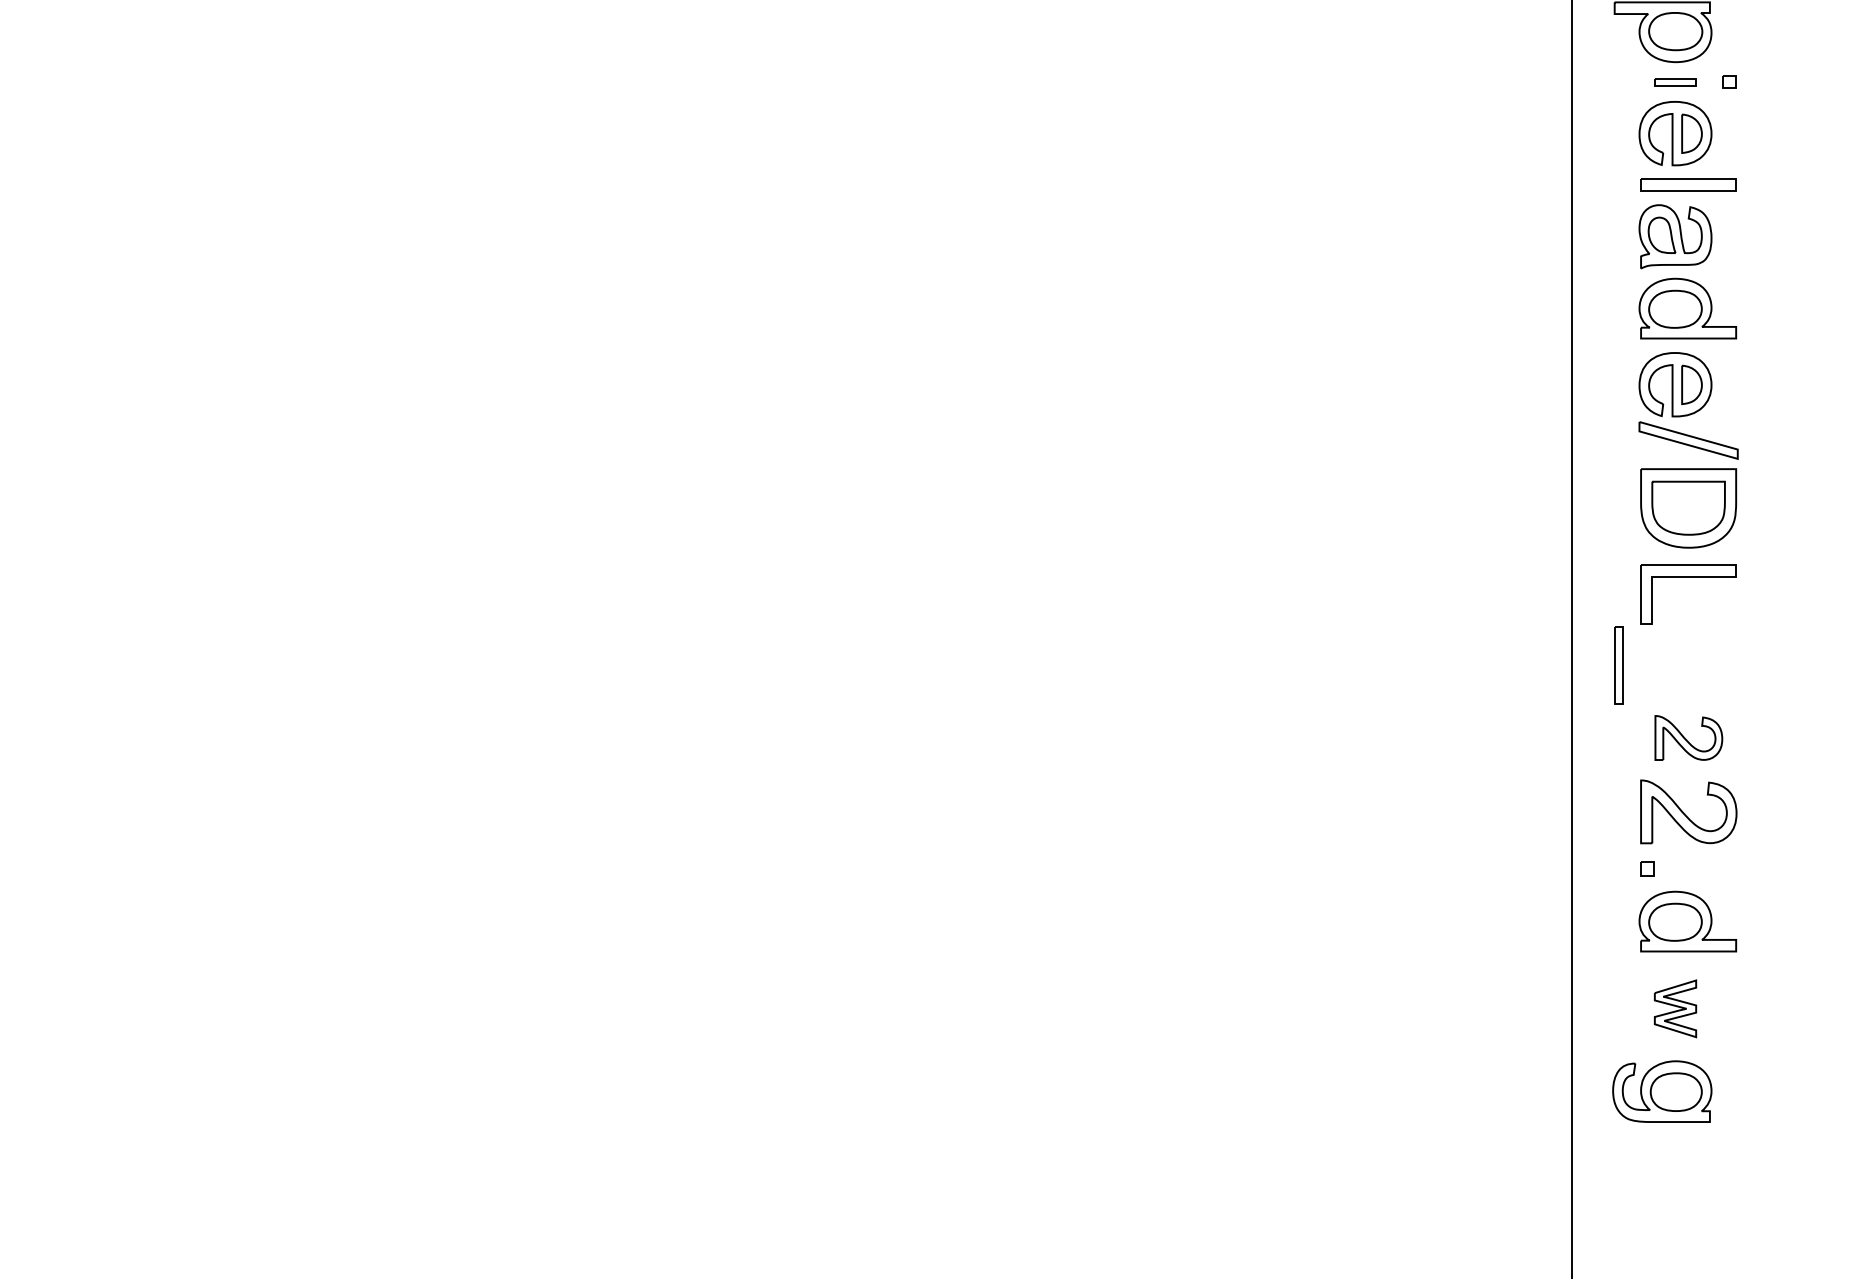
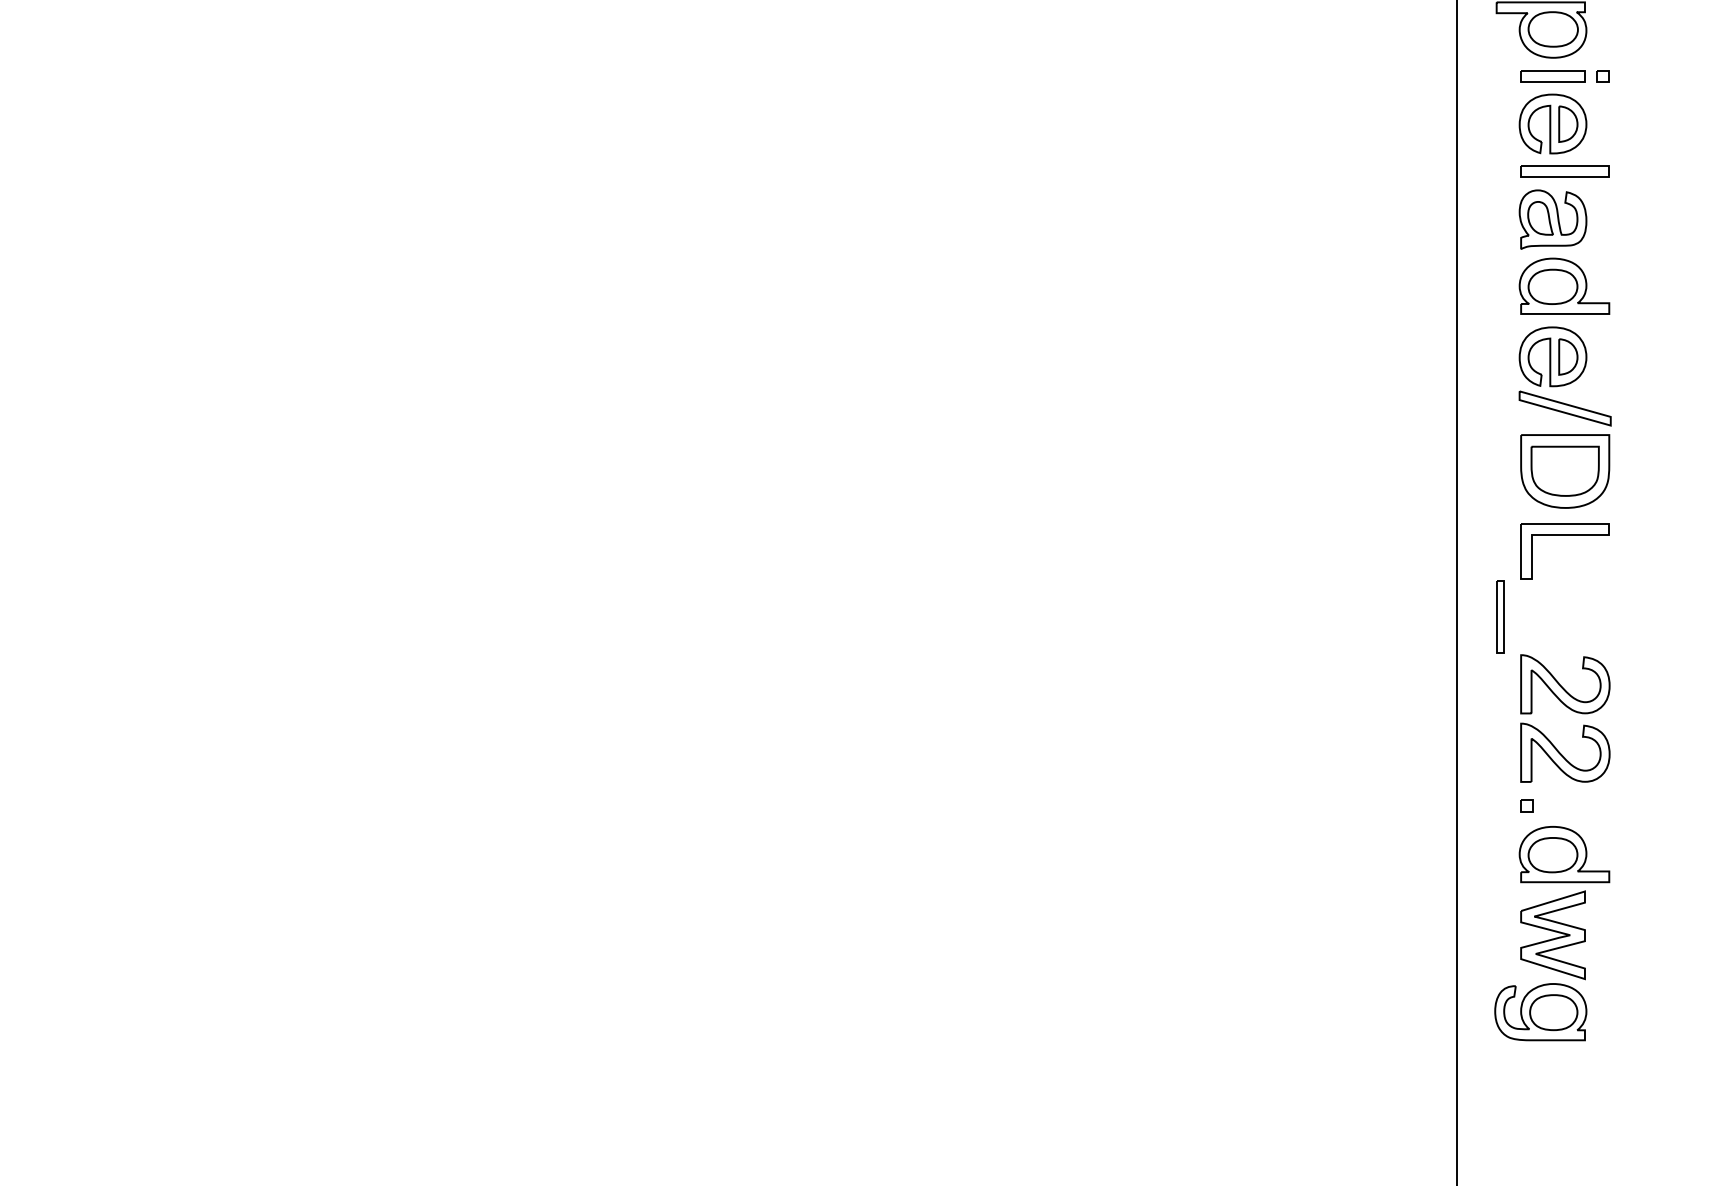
part: (1675, 81) -> (1553, 75), size x1.67
part: (1688, 737) -> (1565, 683), size x1.43
part: (1675, 1008) -> (1553, 935), size x1.67

